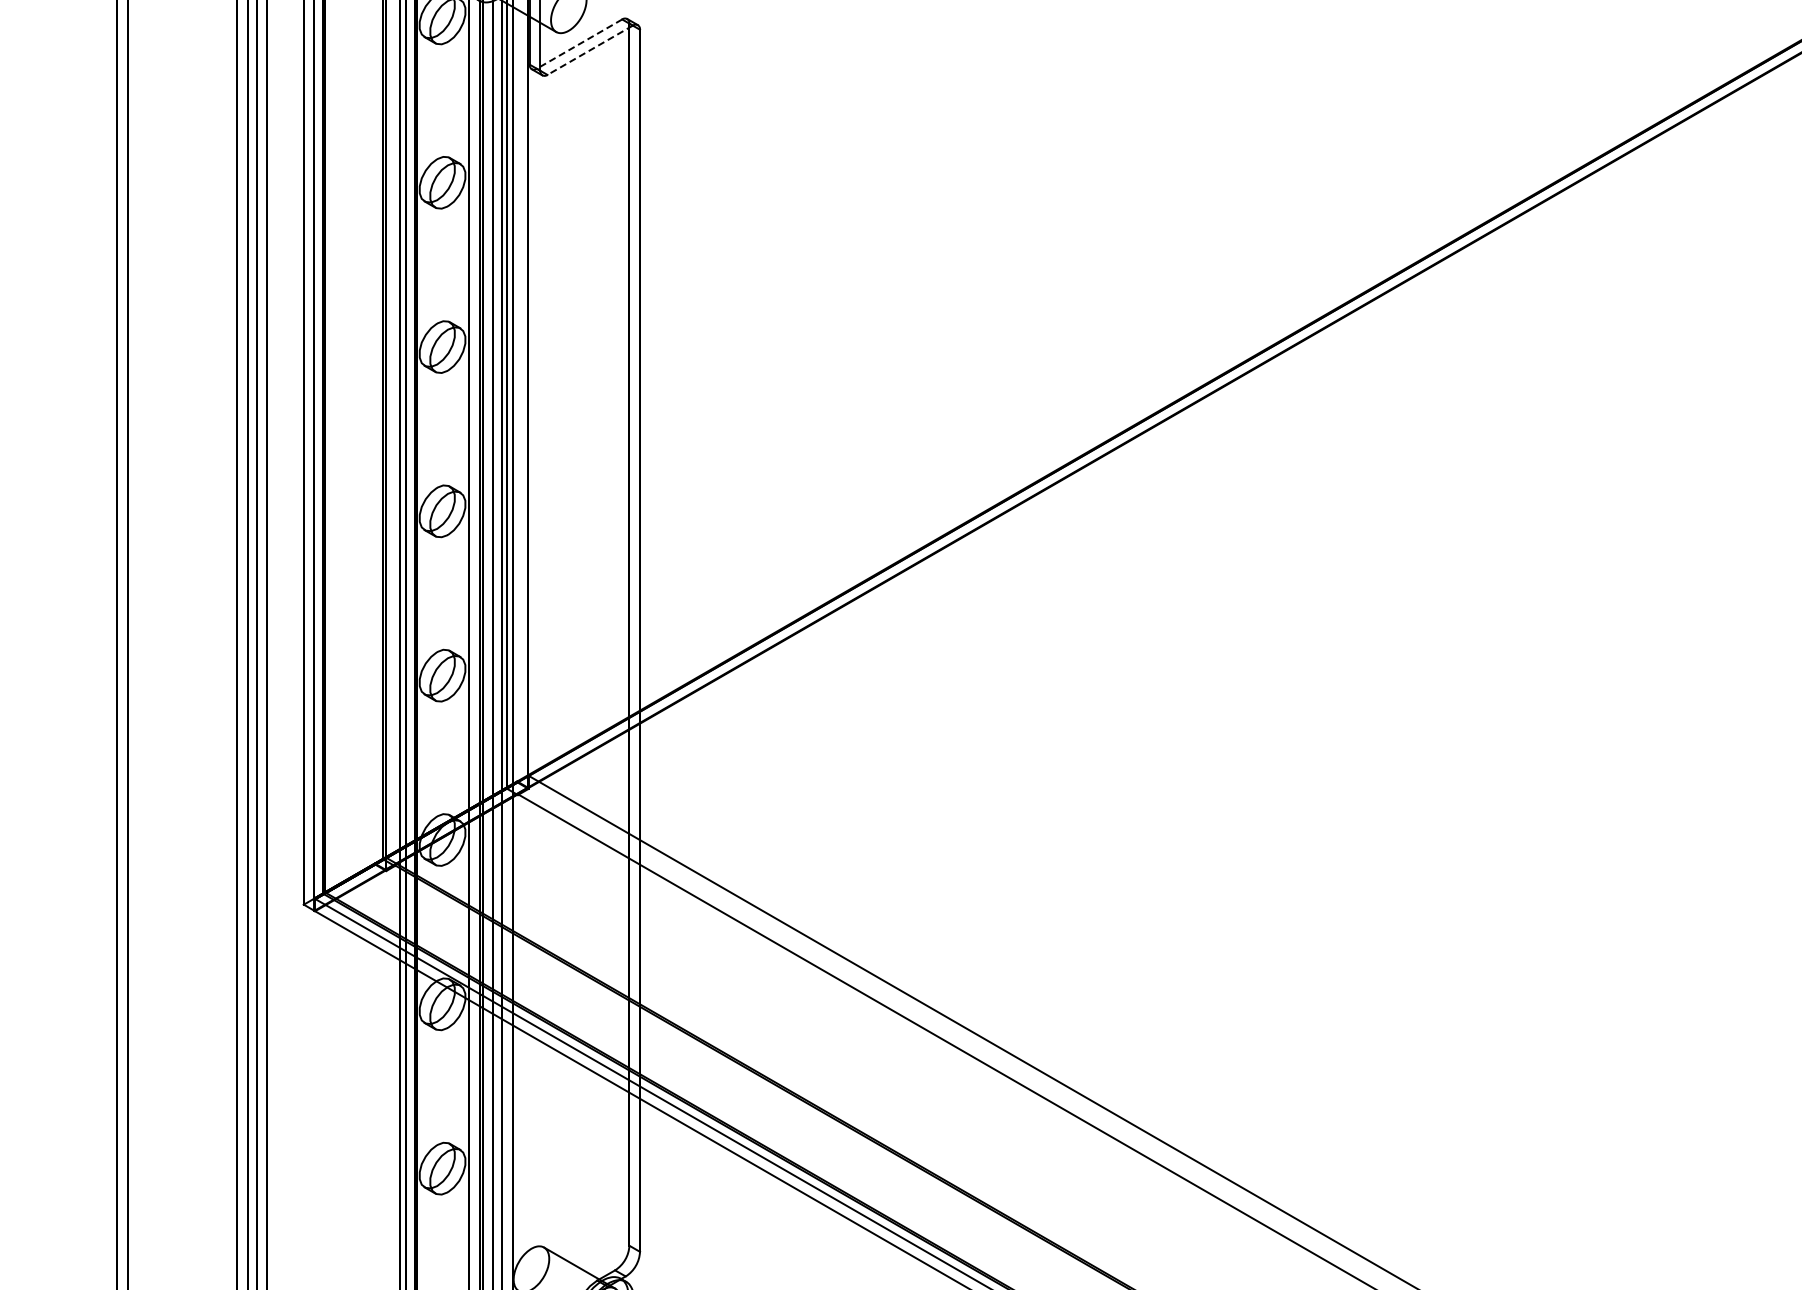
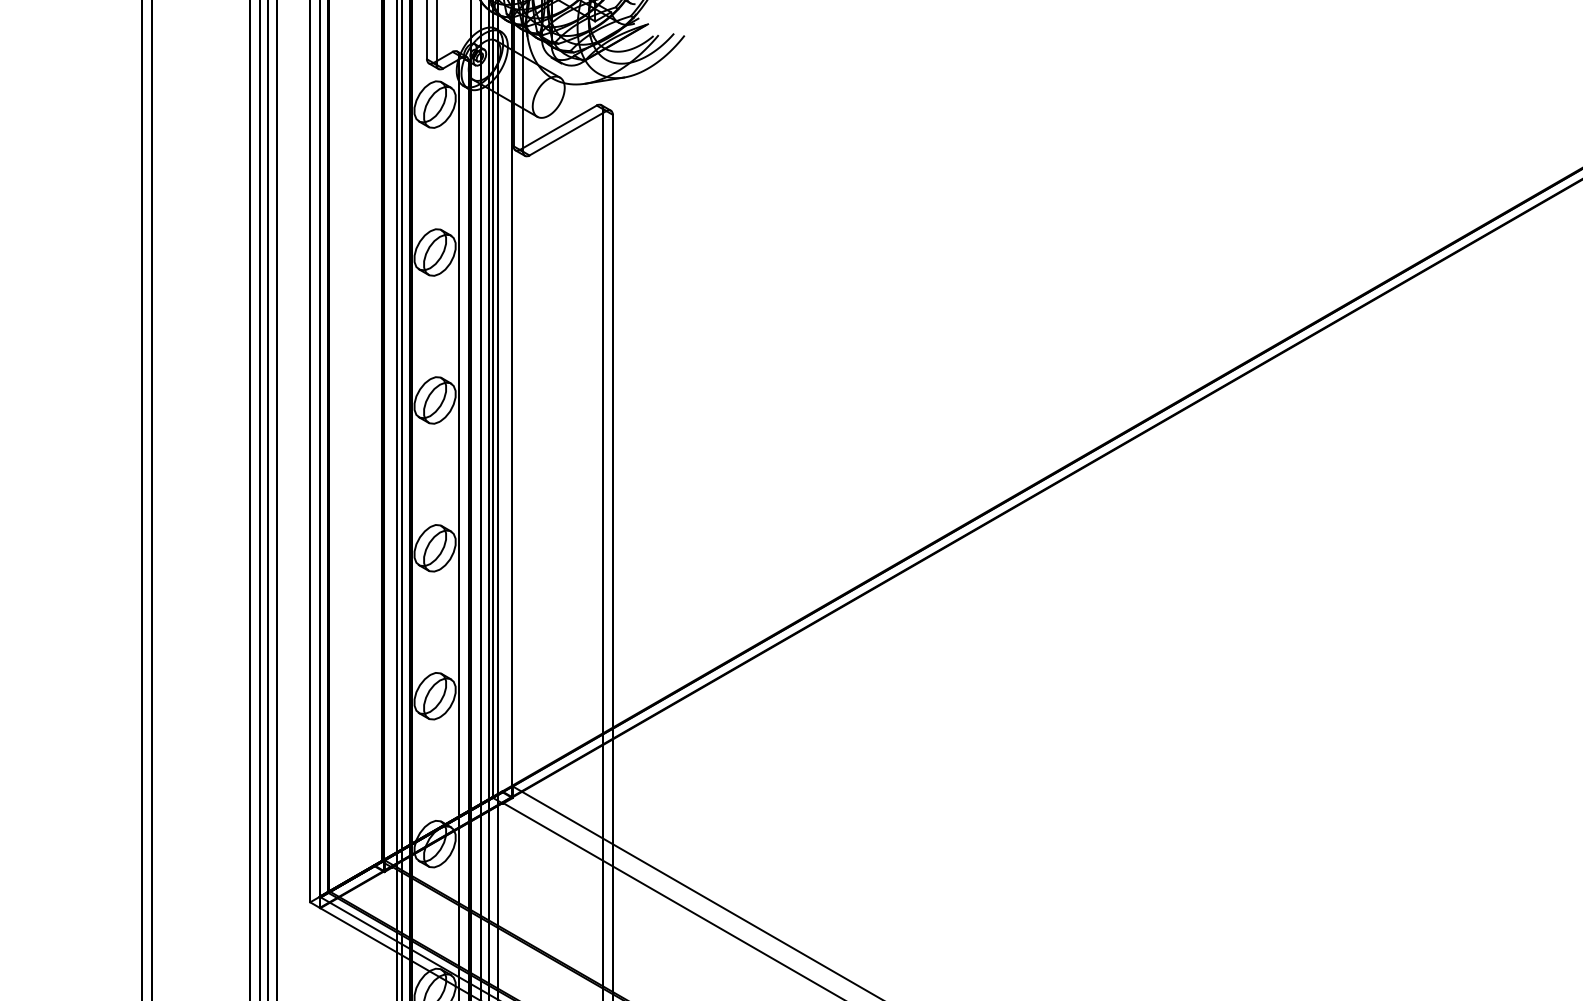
line: (579, 44) -> (558, 128), dashed -> solid
line: (589, 50) -> (567, 133), dashed -> solid

